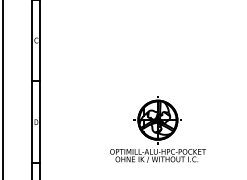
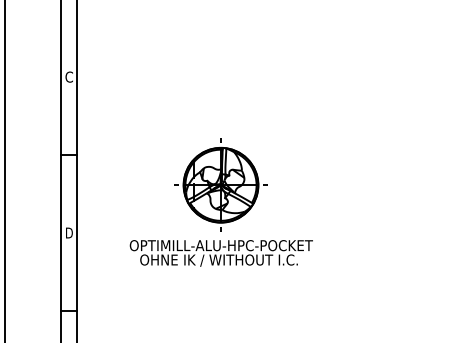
part: (157, 129) -> (220, 202), moved

